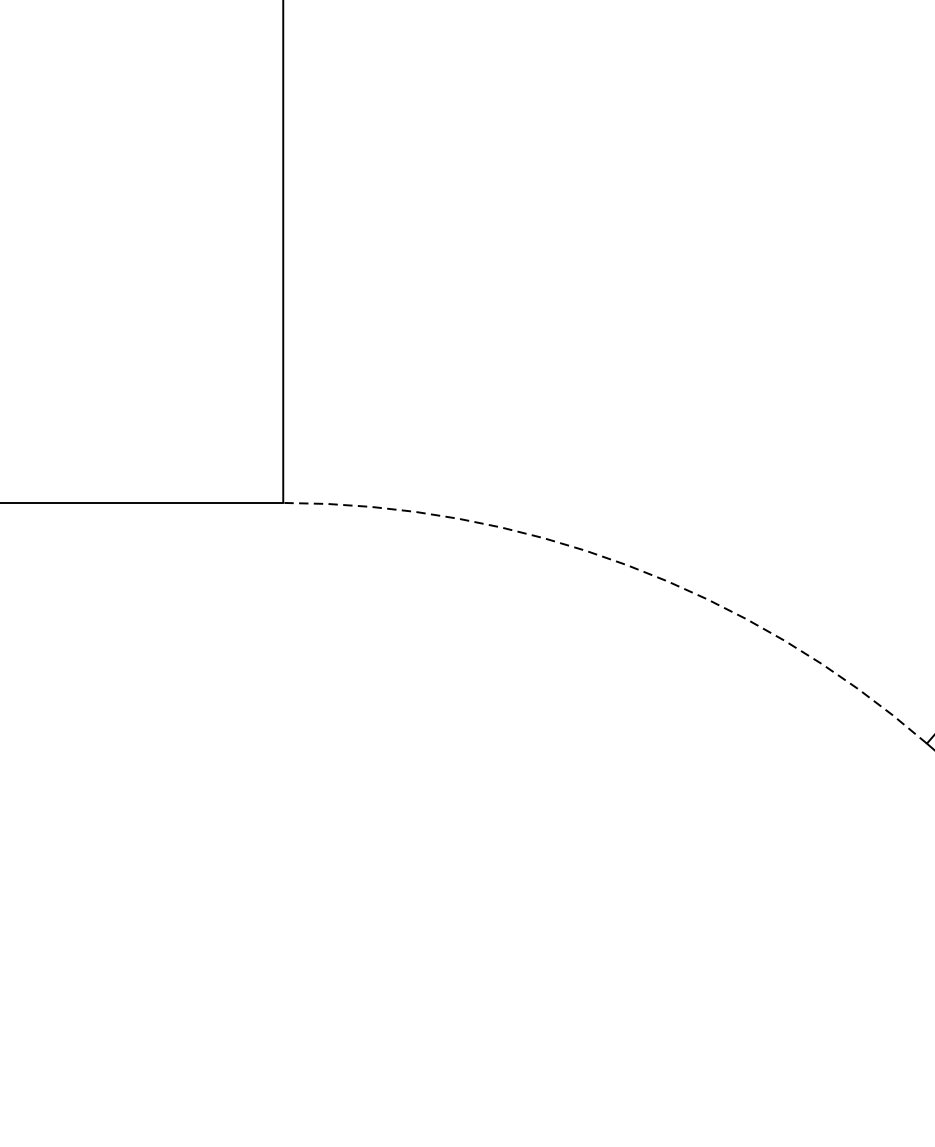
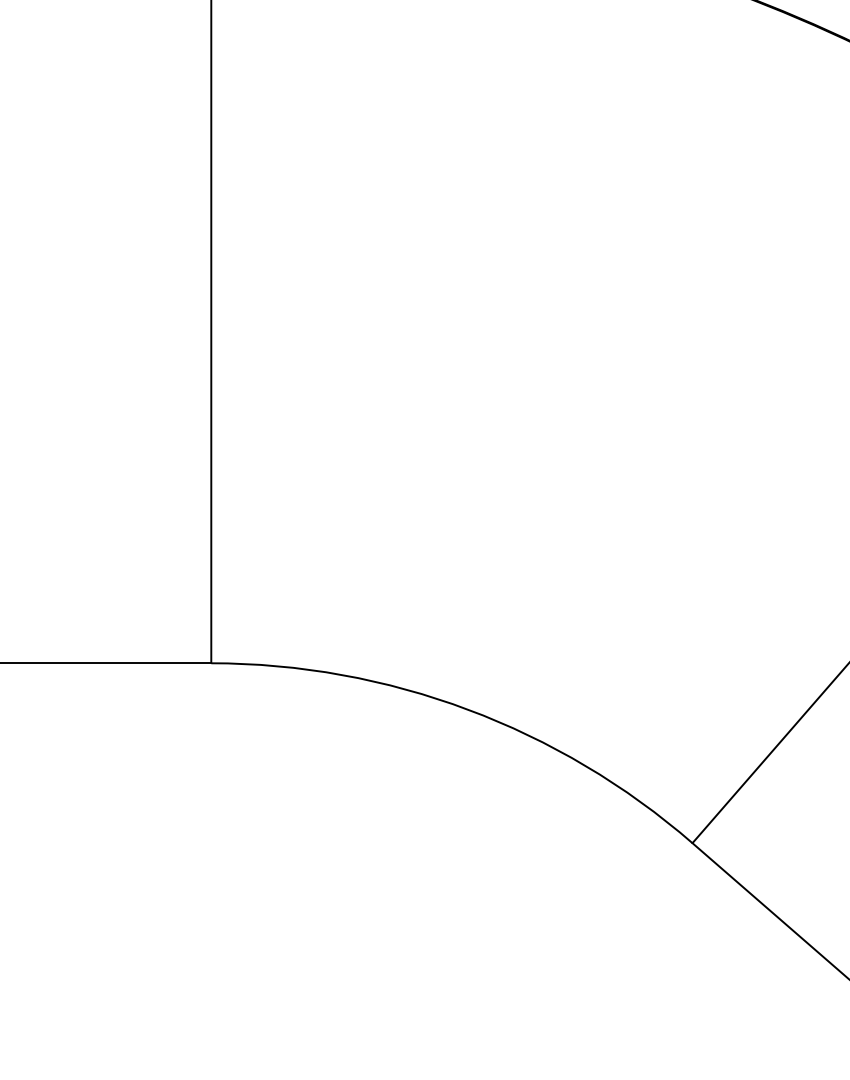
arc: (627, 564) -> (468, 709), dashed -> solid

